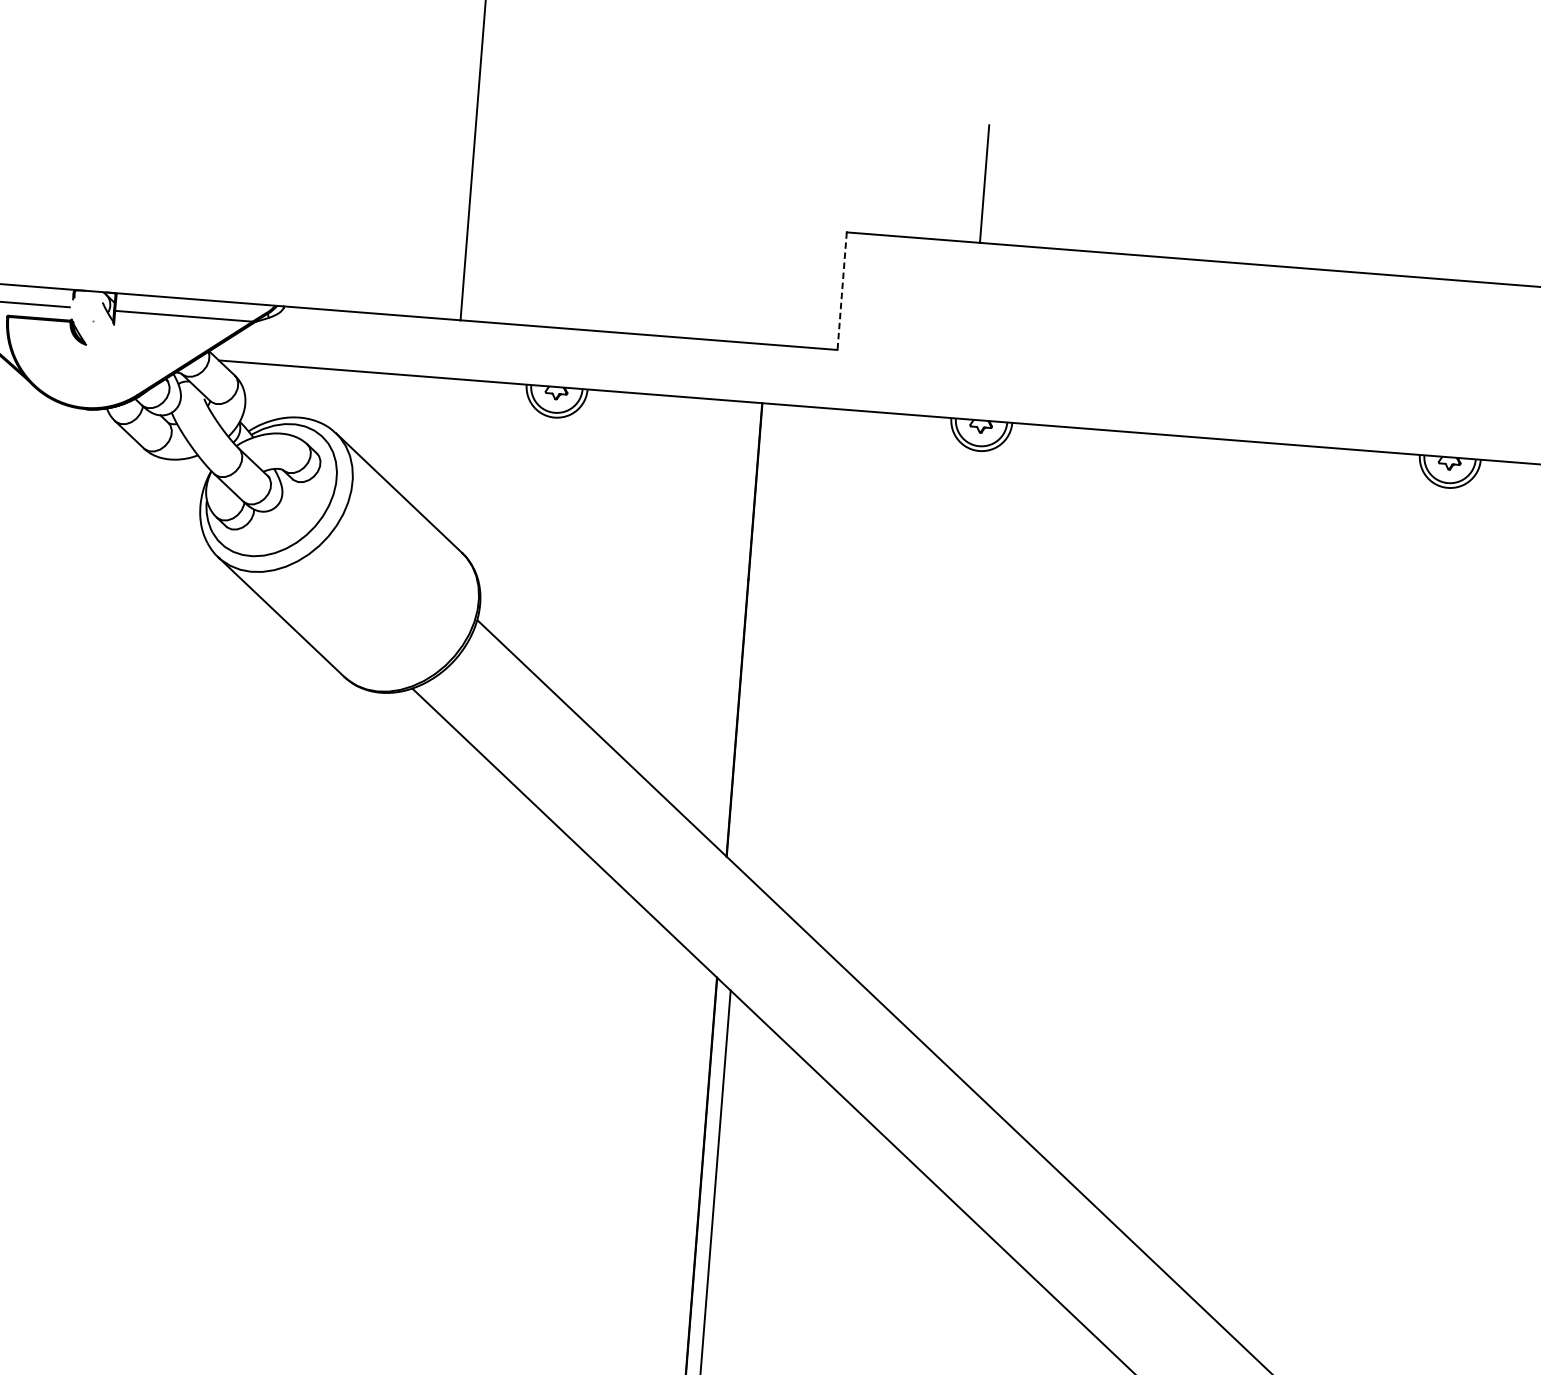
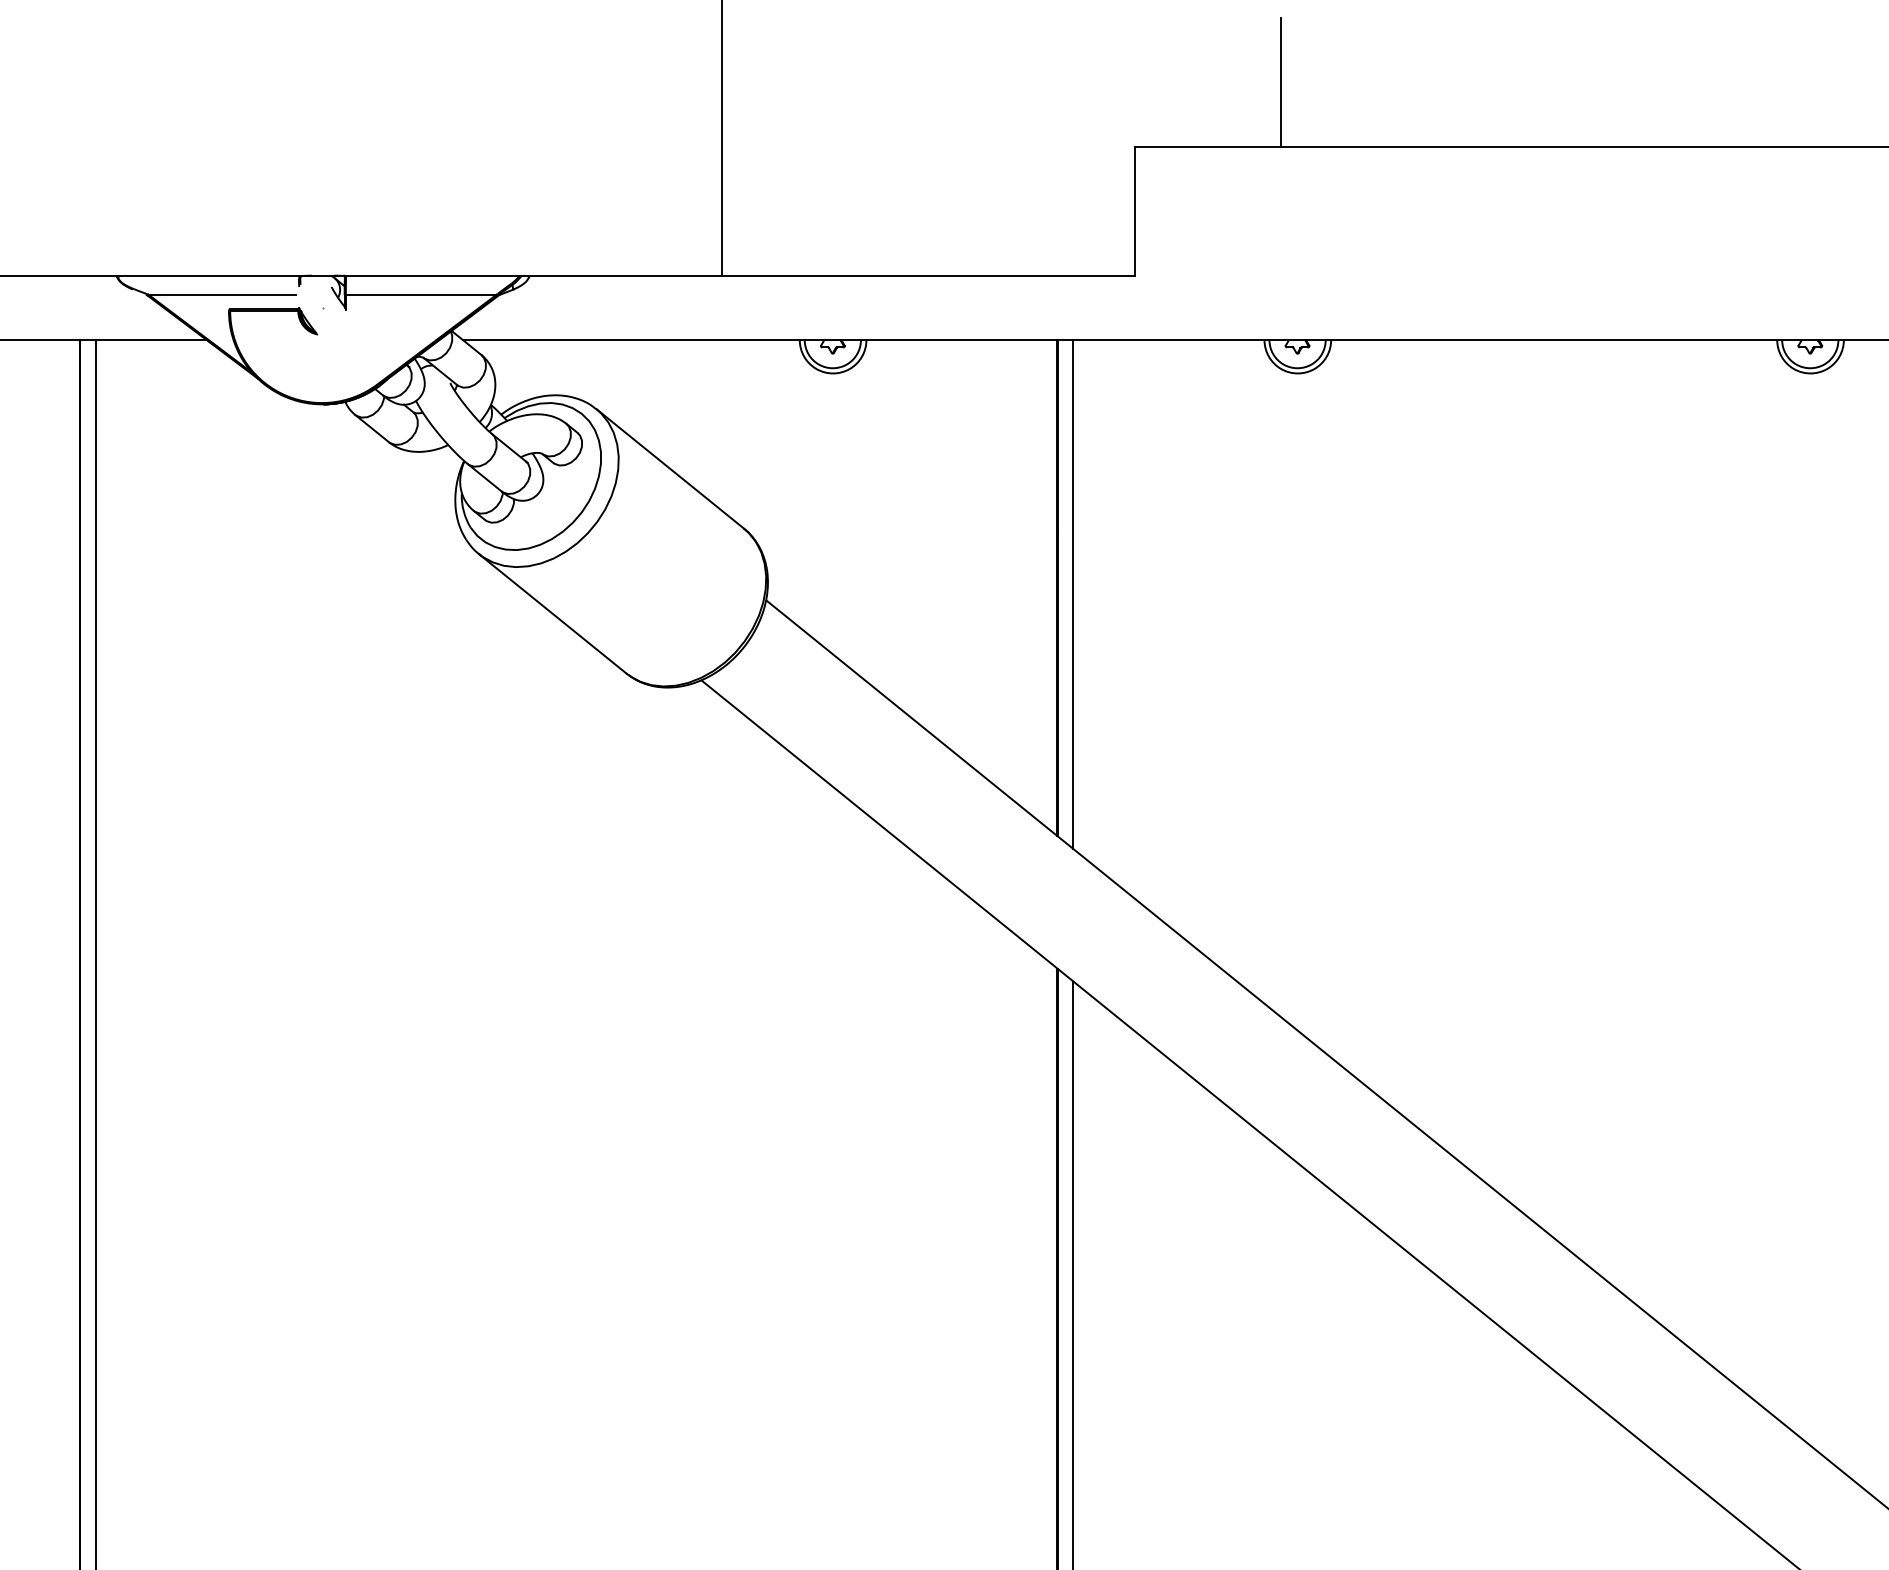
line: (841, 291) -> (1134, 211), dashed -> solid
line: (758, 636) -> (1073, 594), added

